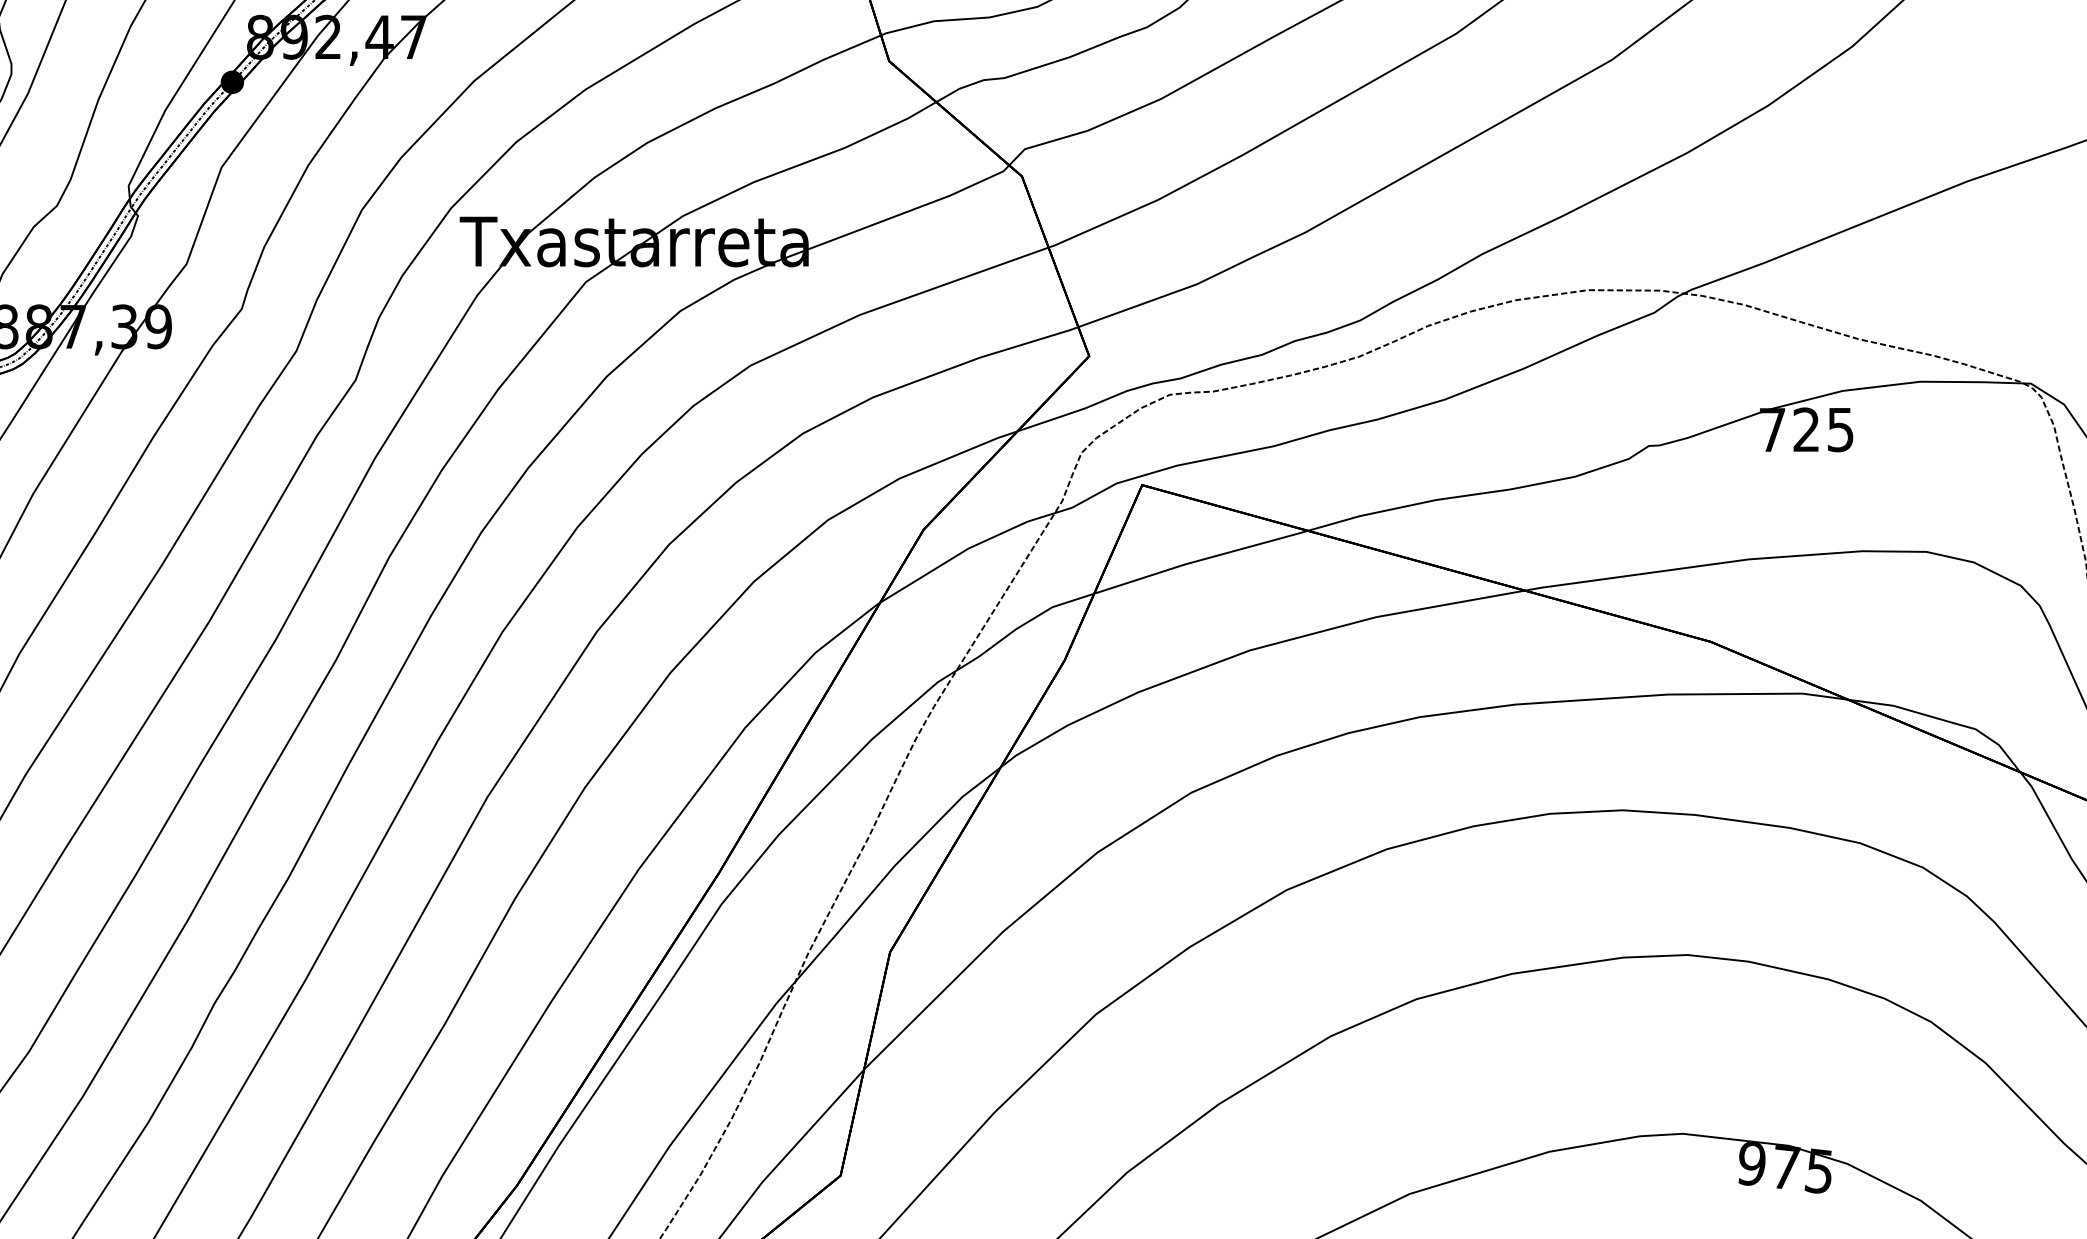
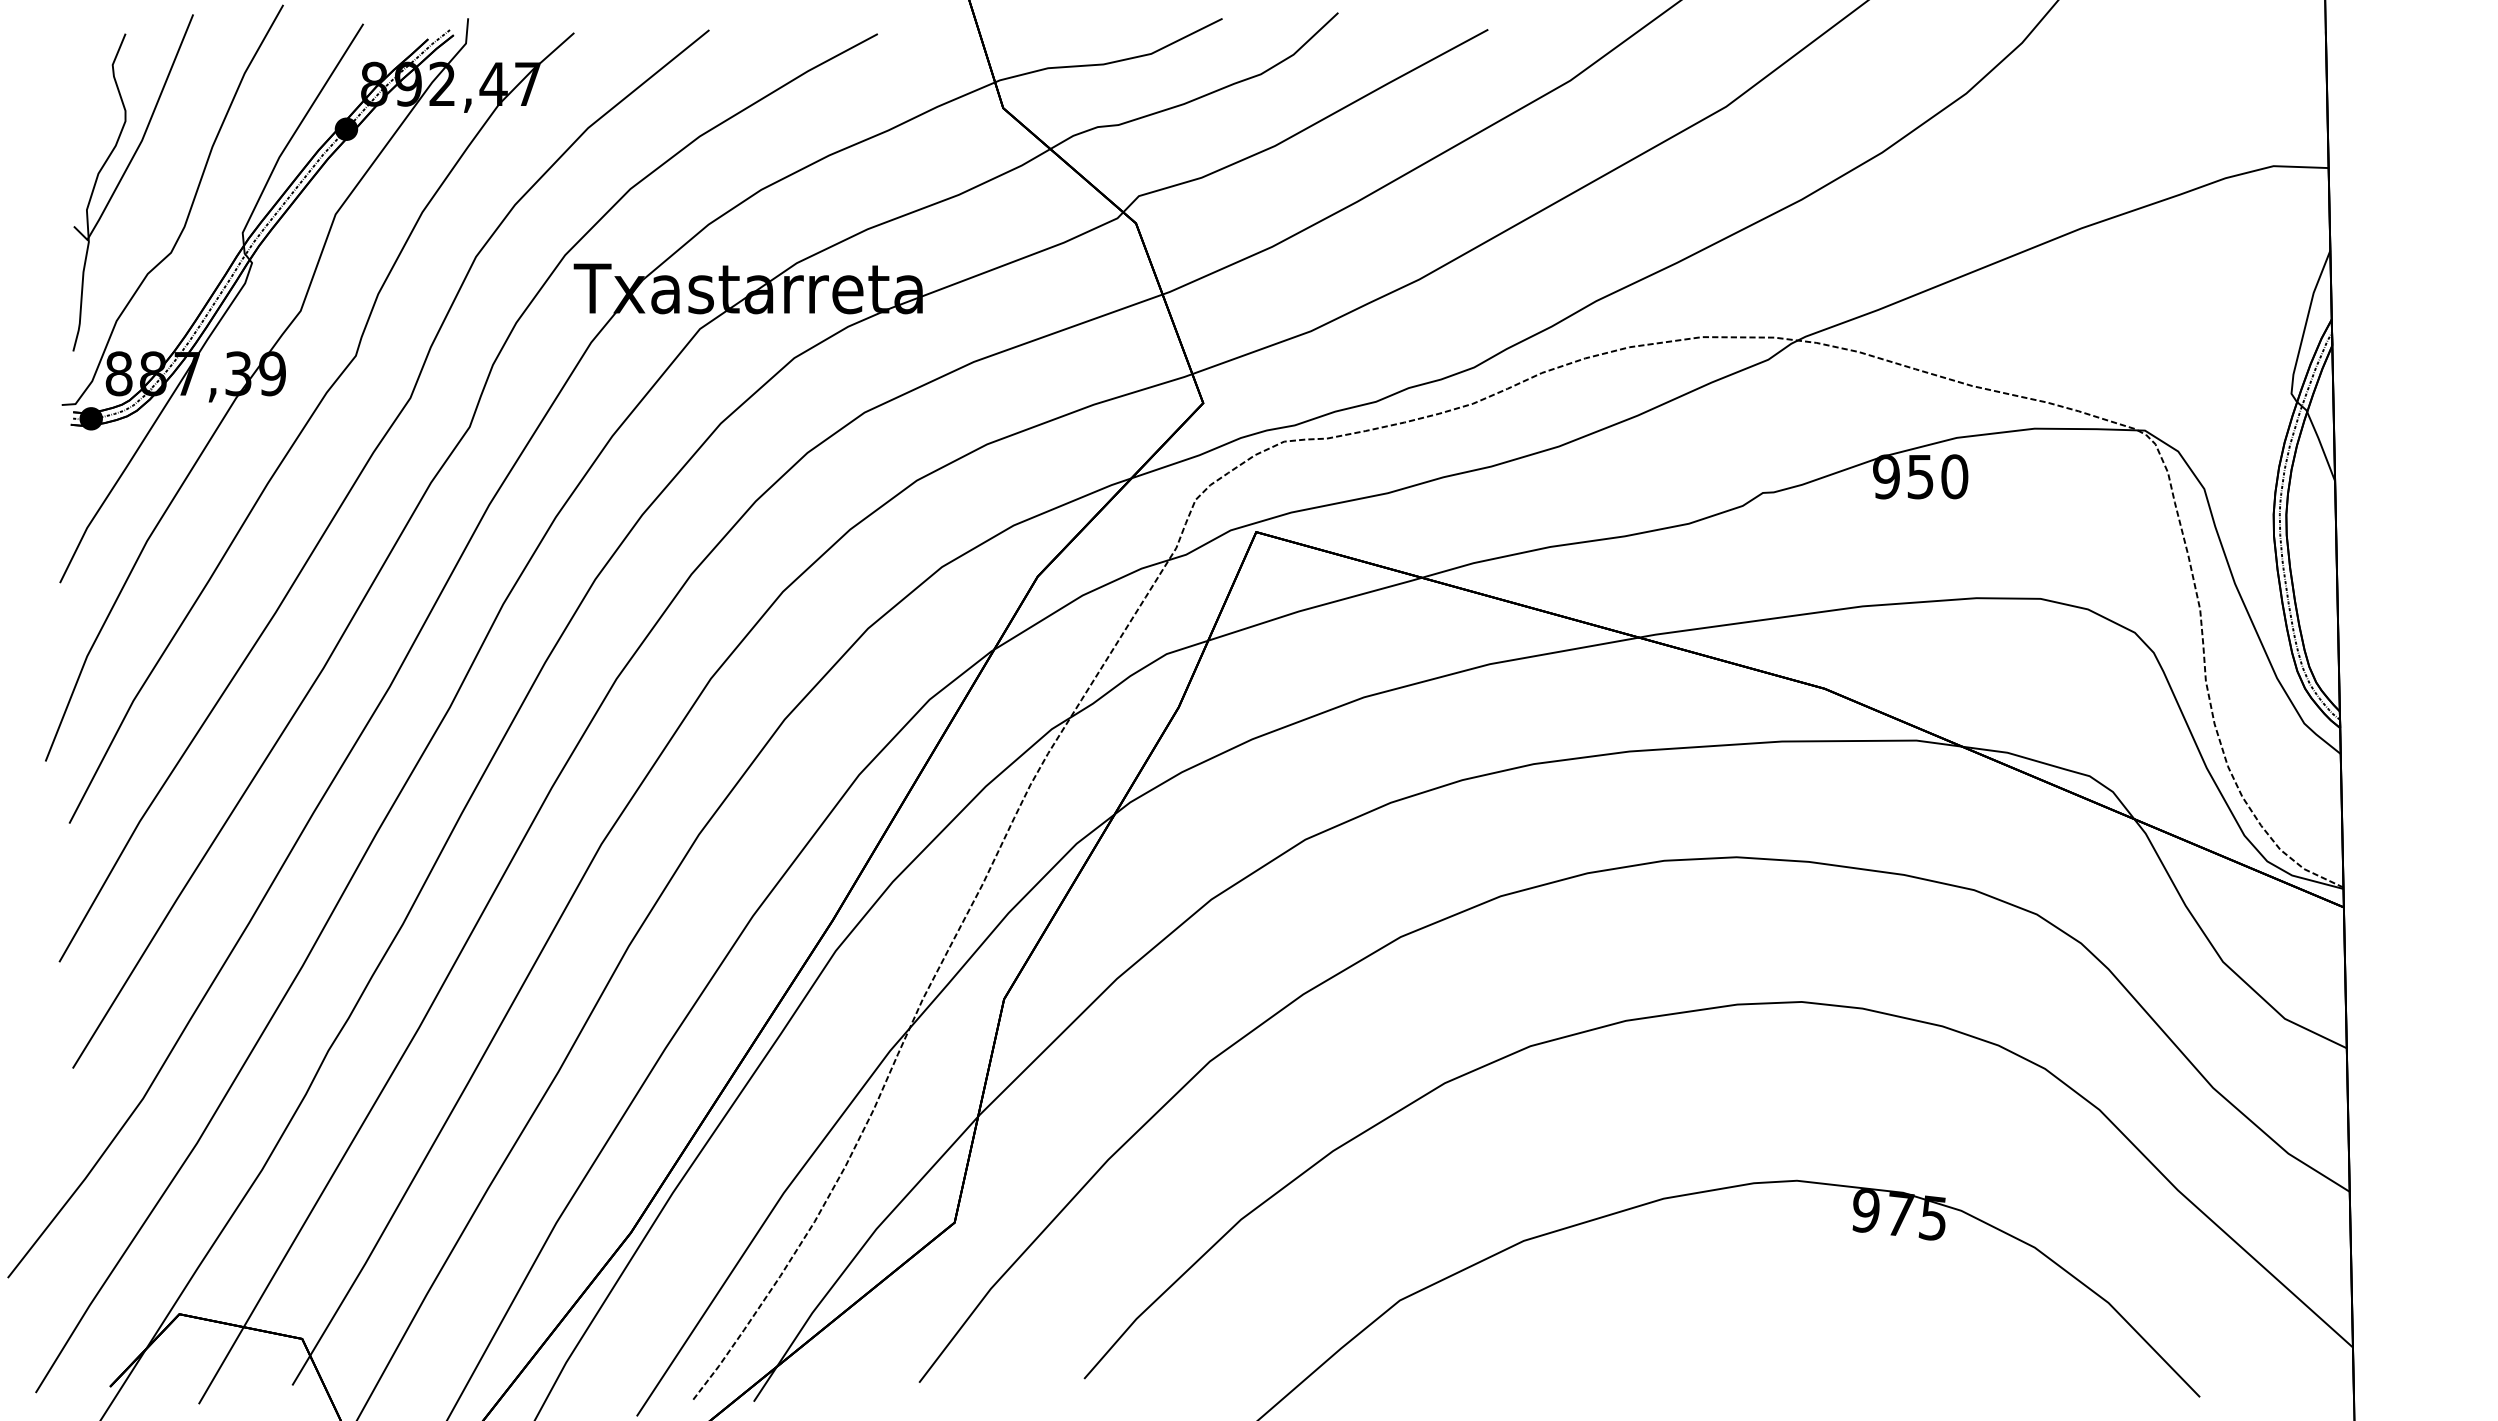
text: (1806, 429) -> (1920, 476), 725 -> 950

